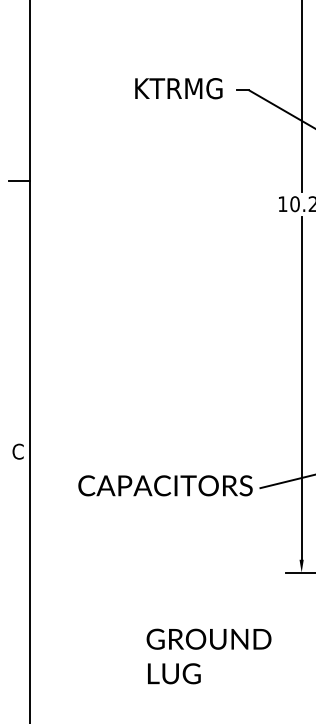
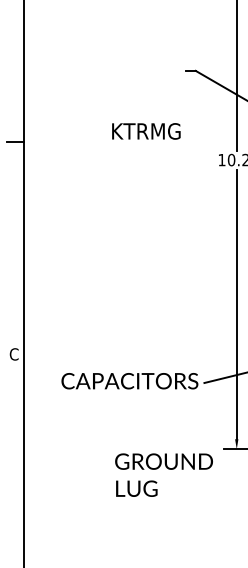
text: (179, 88) -> (146, 131), moved
text: (208, 655) -> (163, 474), moved

